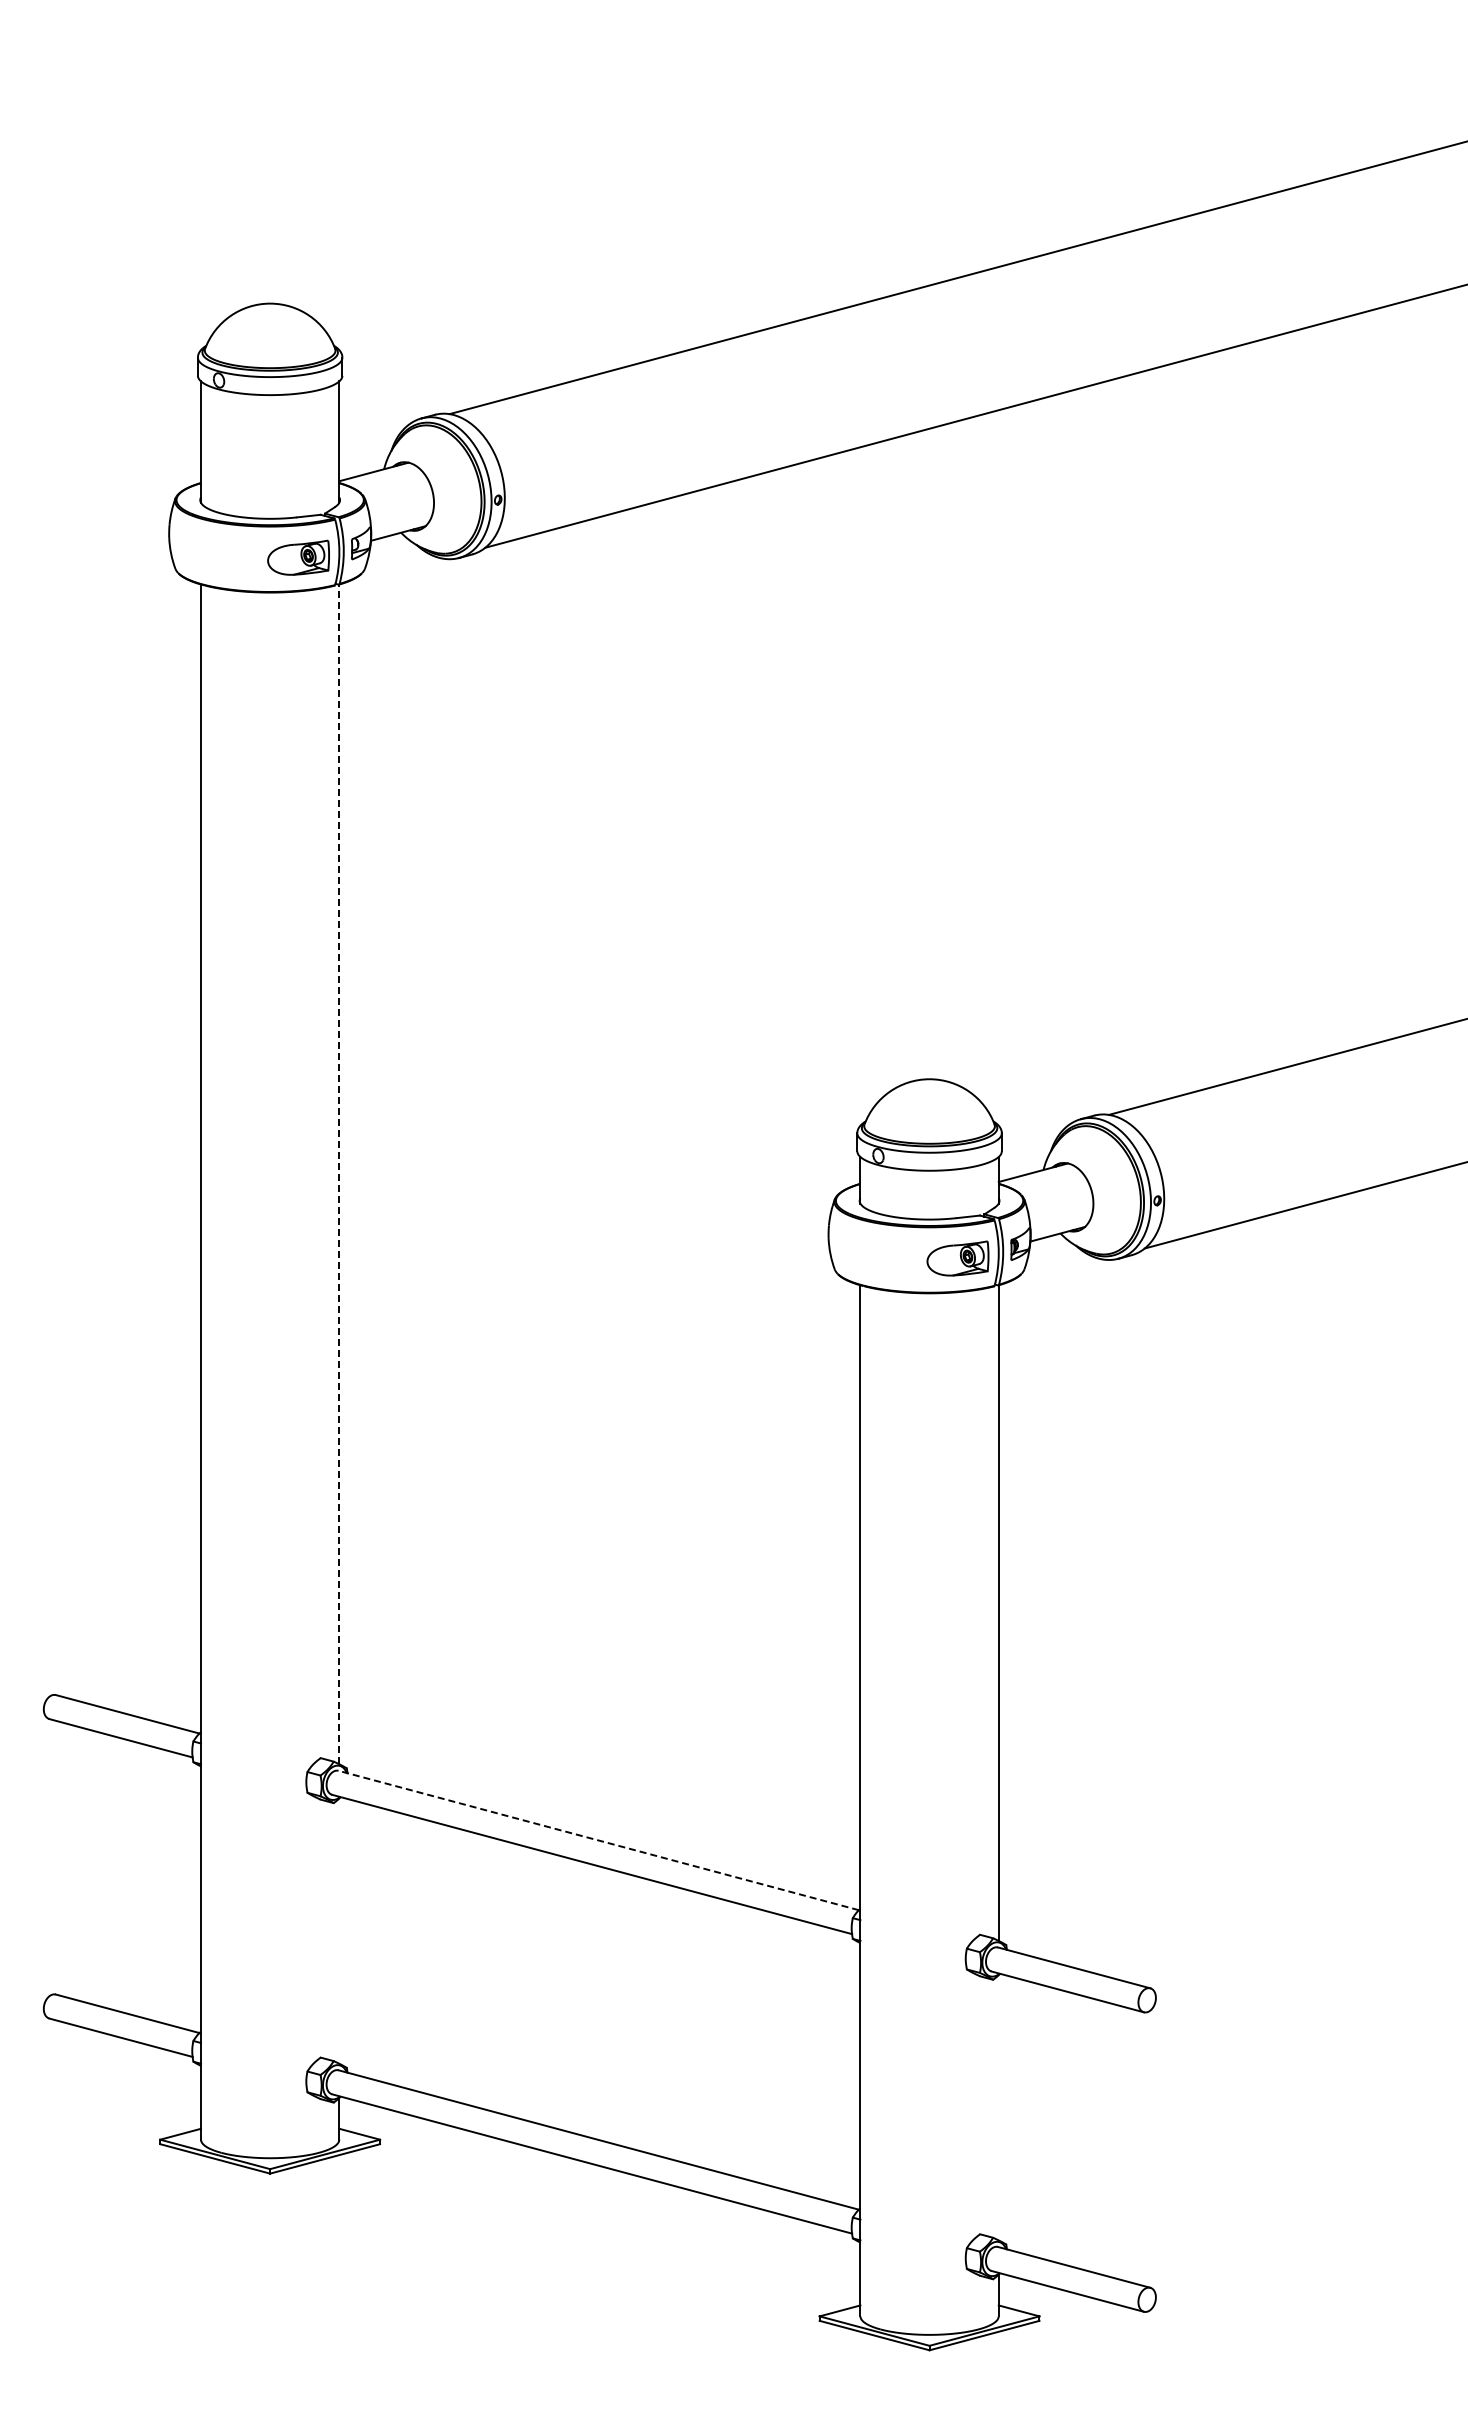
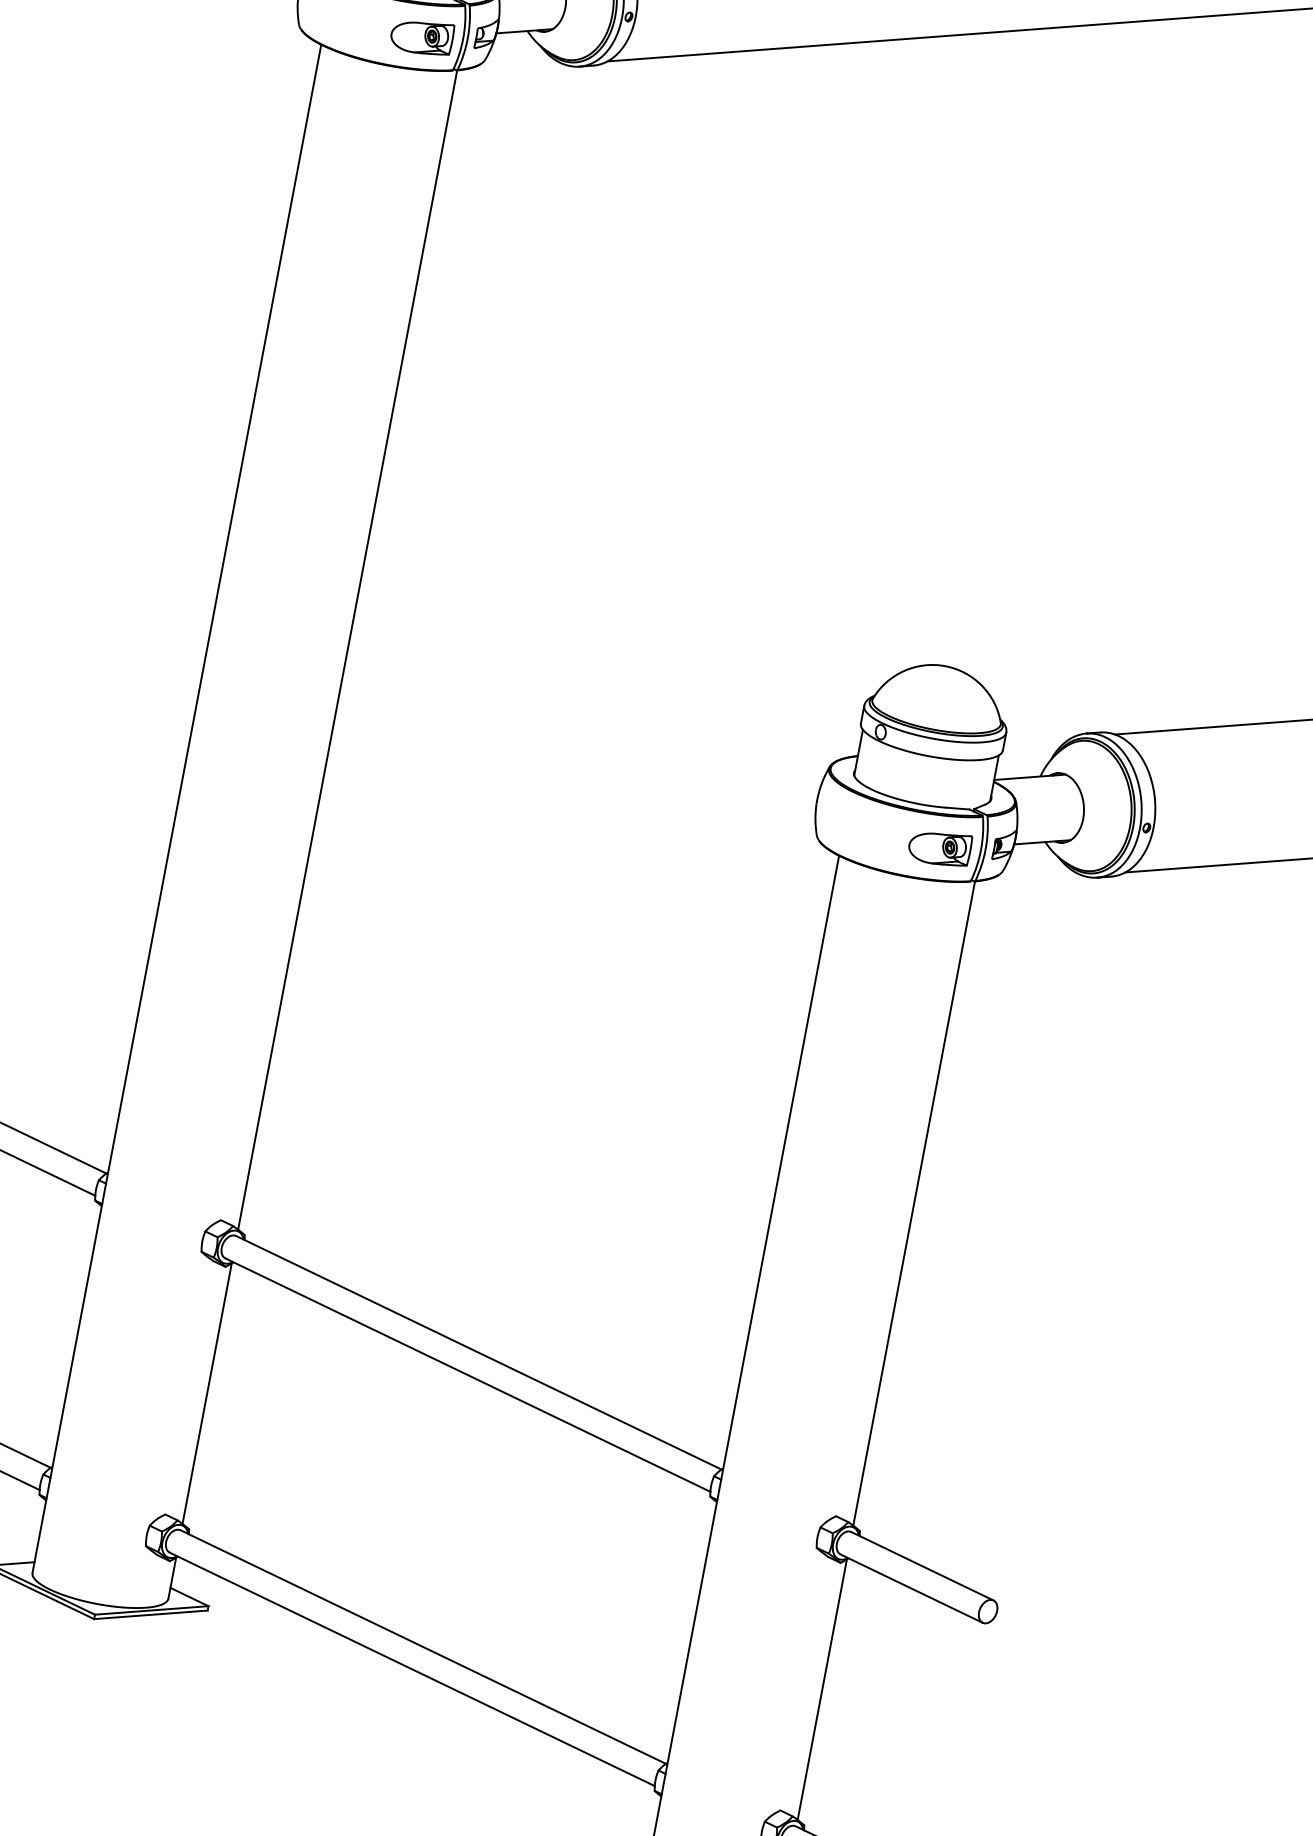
line: (339, 1174) -> (347, 650), dashed -> solid
line: (598, 1840) -> (478, 1352), dashed -> solid
line: (339, 1930) -> (207, 1393), added
line: (998, 2107) -> (822, 1689), added

